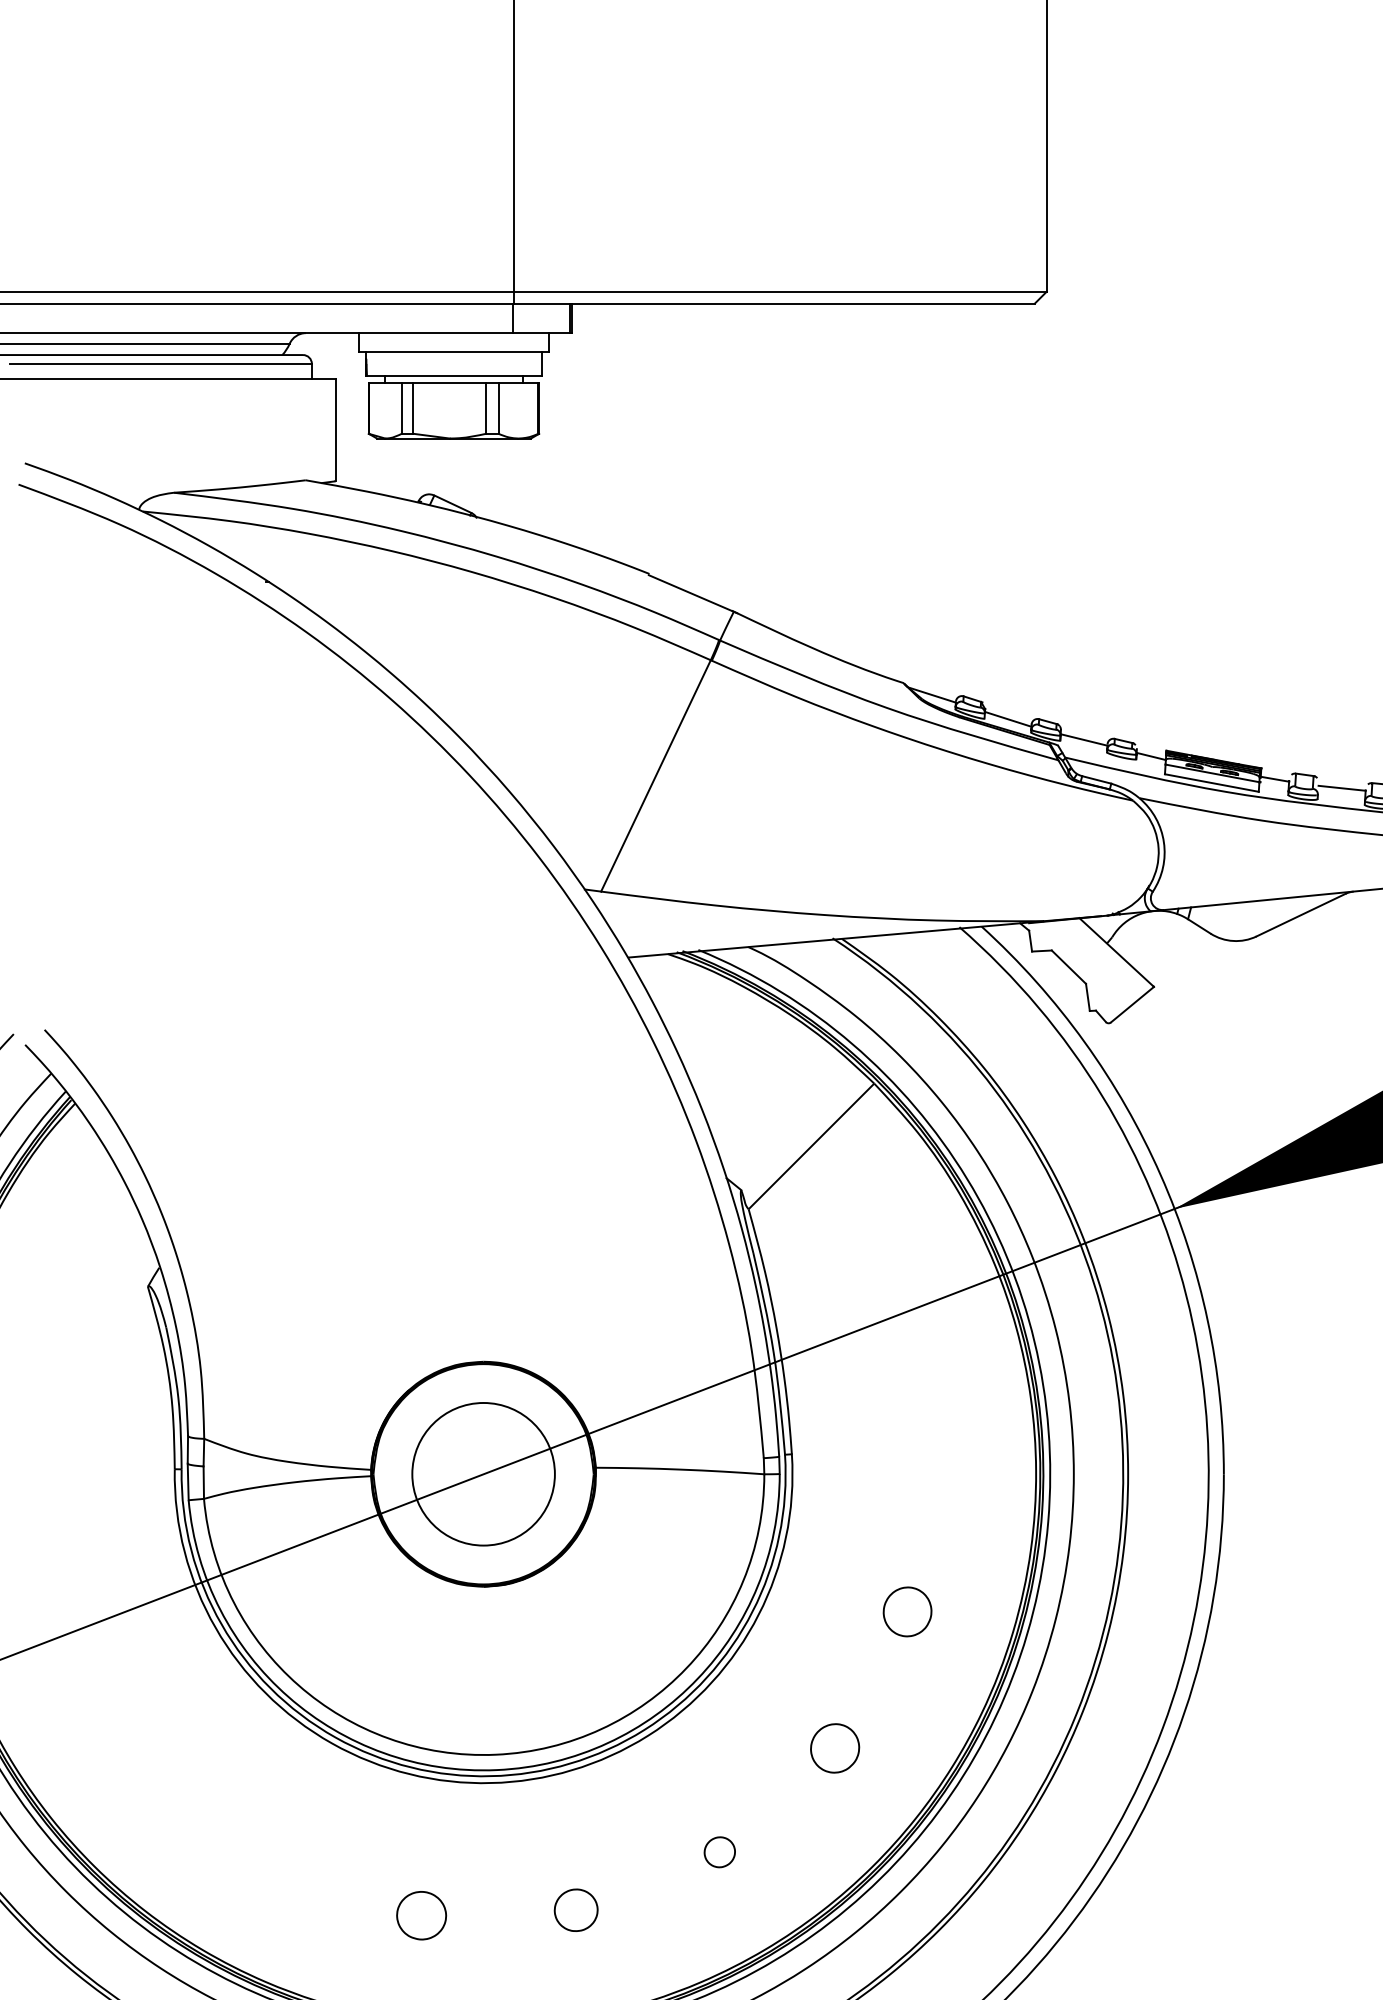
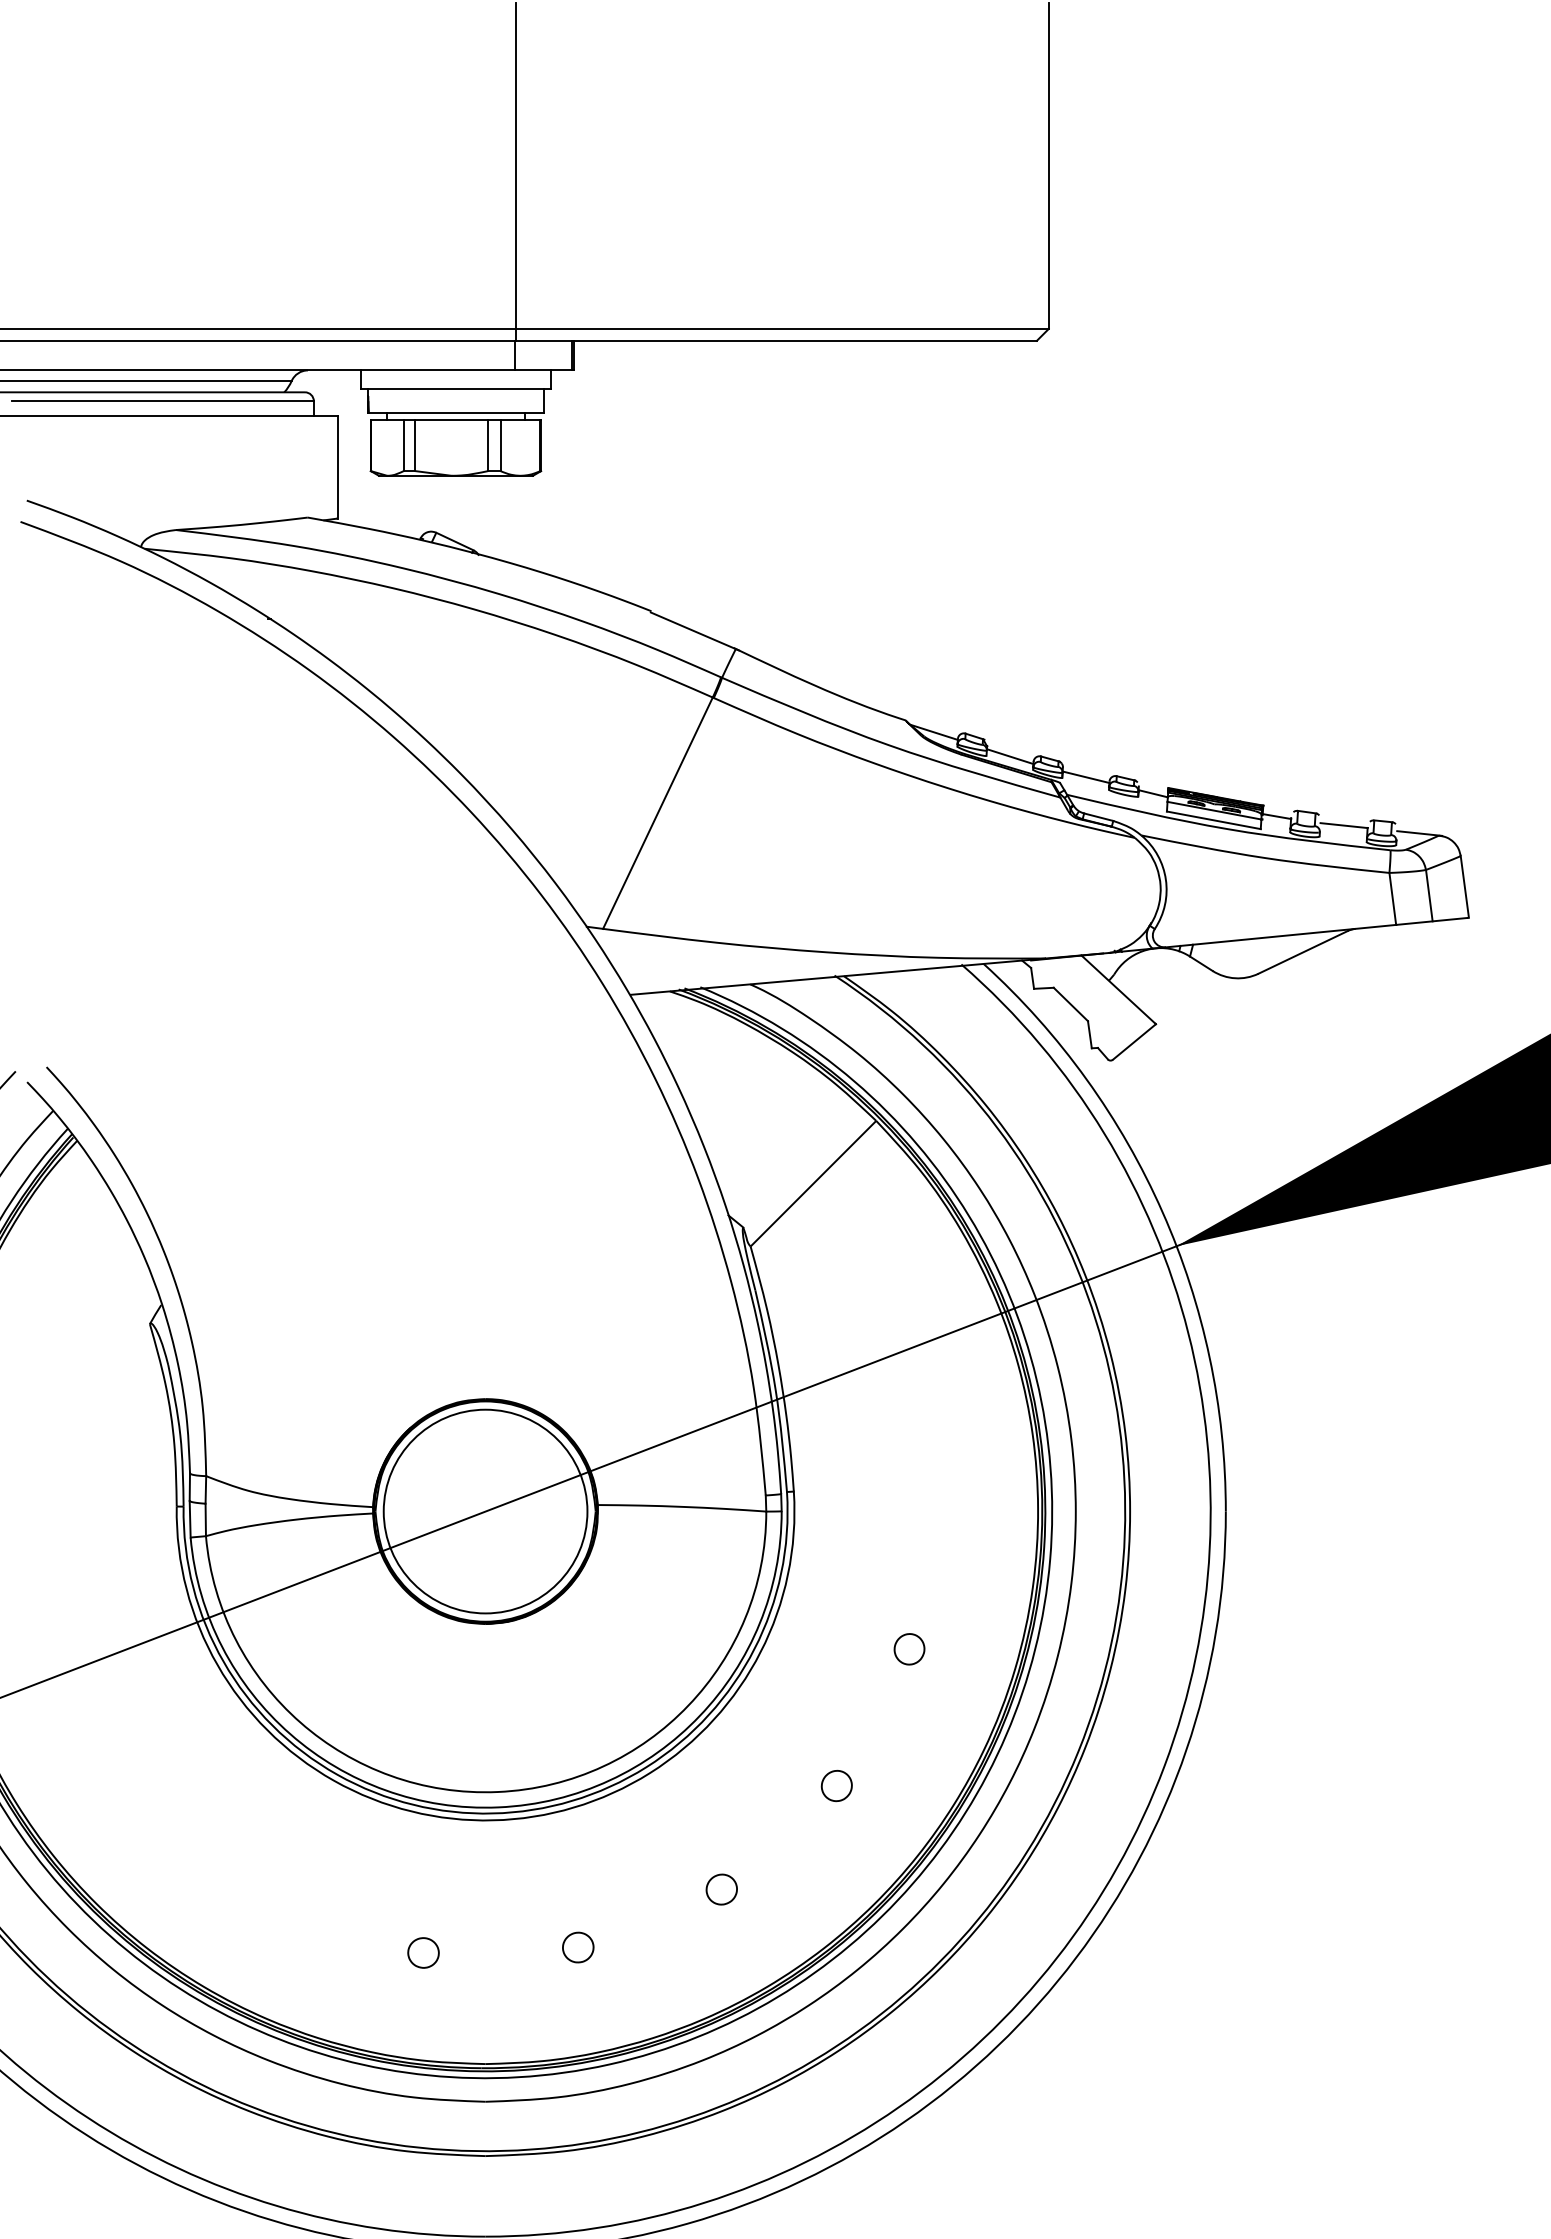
circle: (483, 1474) -> (485, 1511), size x1.43
part: (907, 1612) -> (909, 1649), size x0.62
part: (834, 1749) -> (836, 1786), size x0.62
part: (576, 1910) -> (578, 1947), size x0.71
part: (421, 1915) -> (423, 1952), size x0.62

